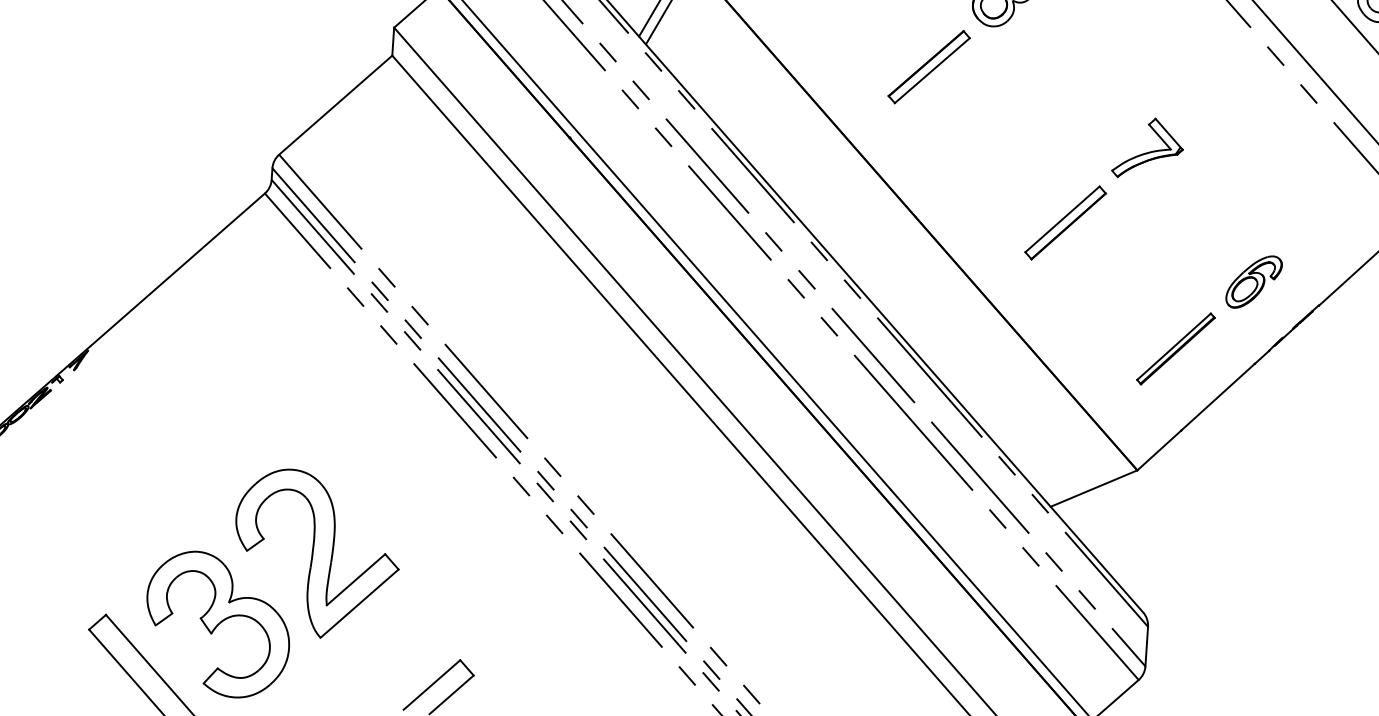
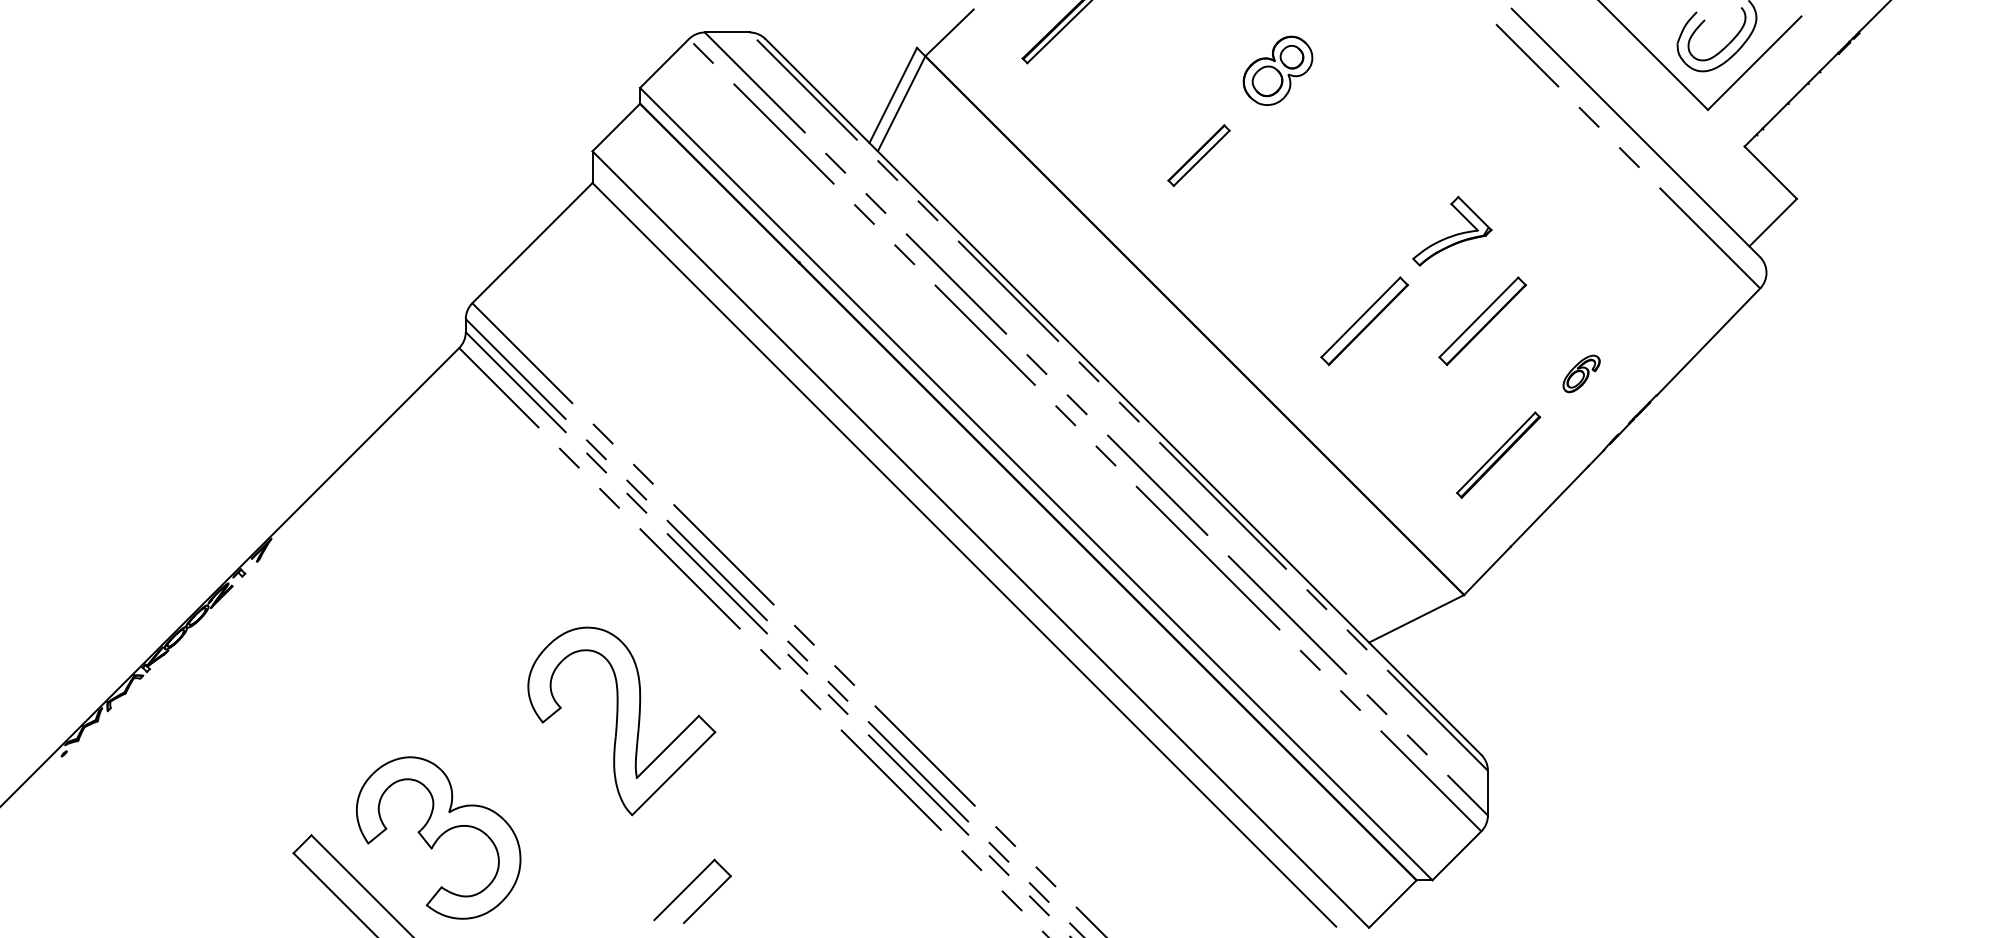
part: (928, 66) -> (1198, 155), size x0.7
part: (1169, 229) -> (1482, 320), added
part: (1253, 281) -> (1581, 373), size x0.6
part: (316, 554) -> (621, 721), moved

